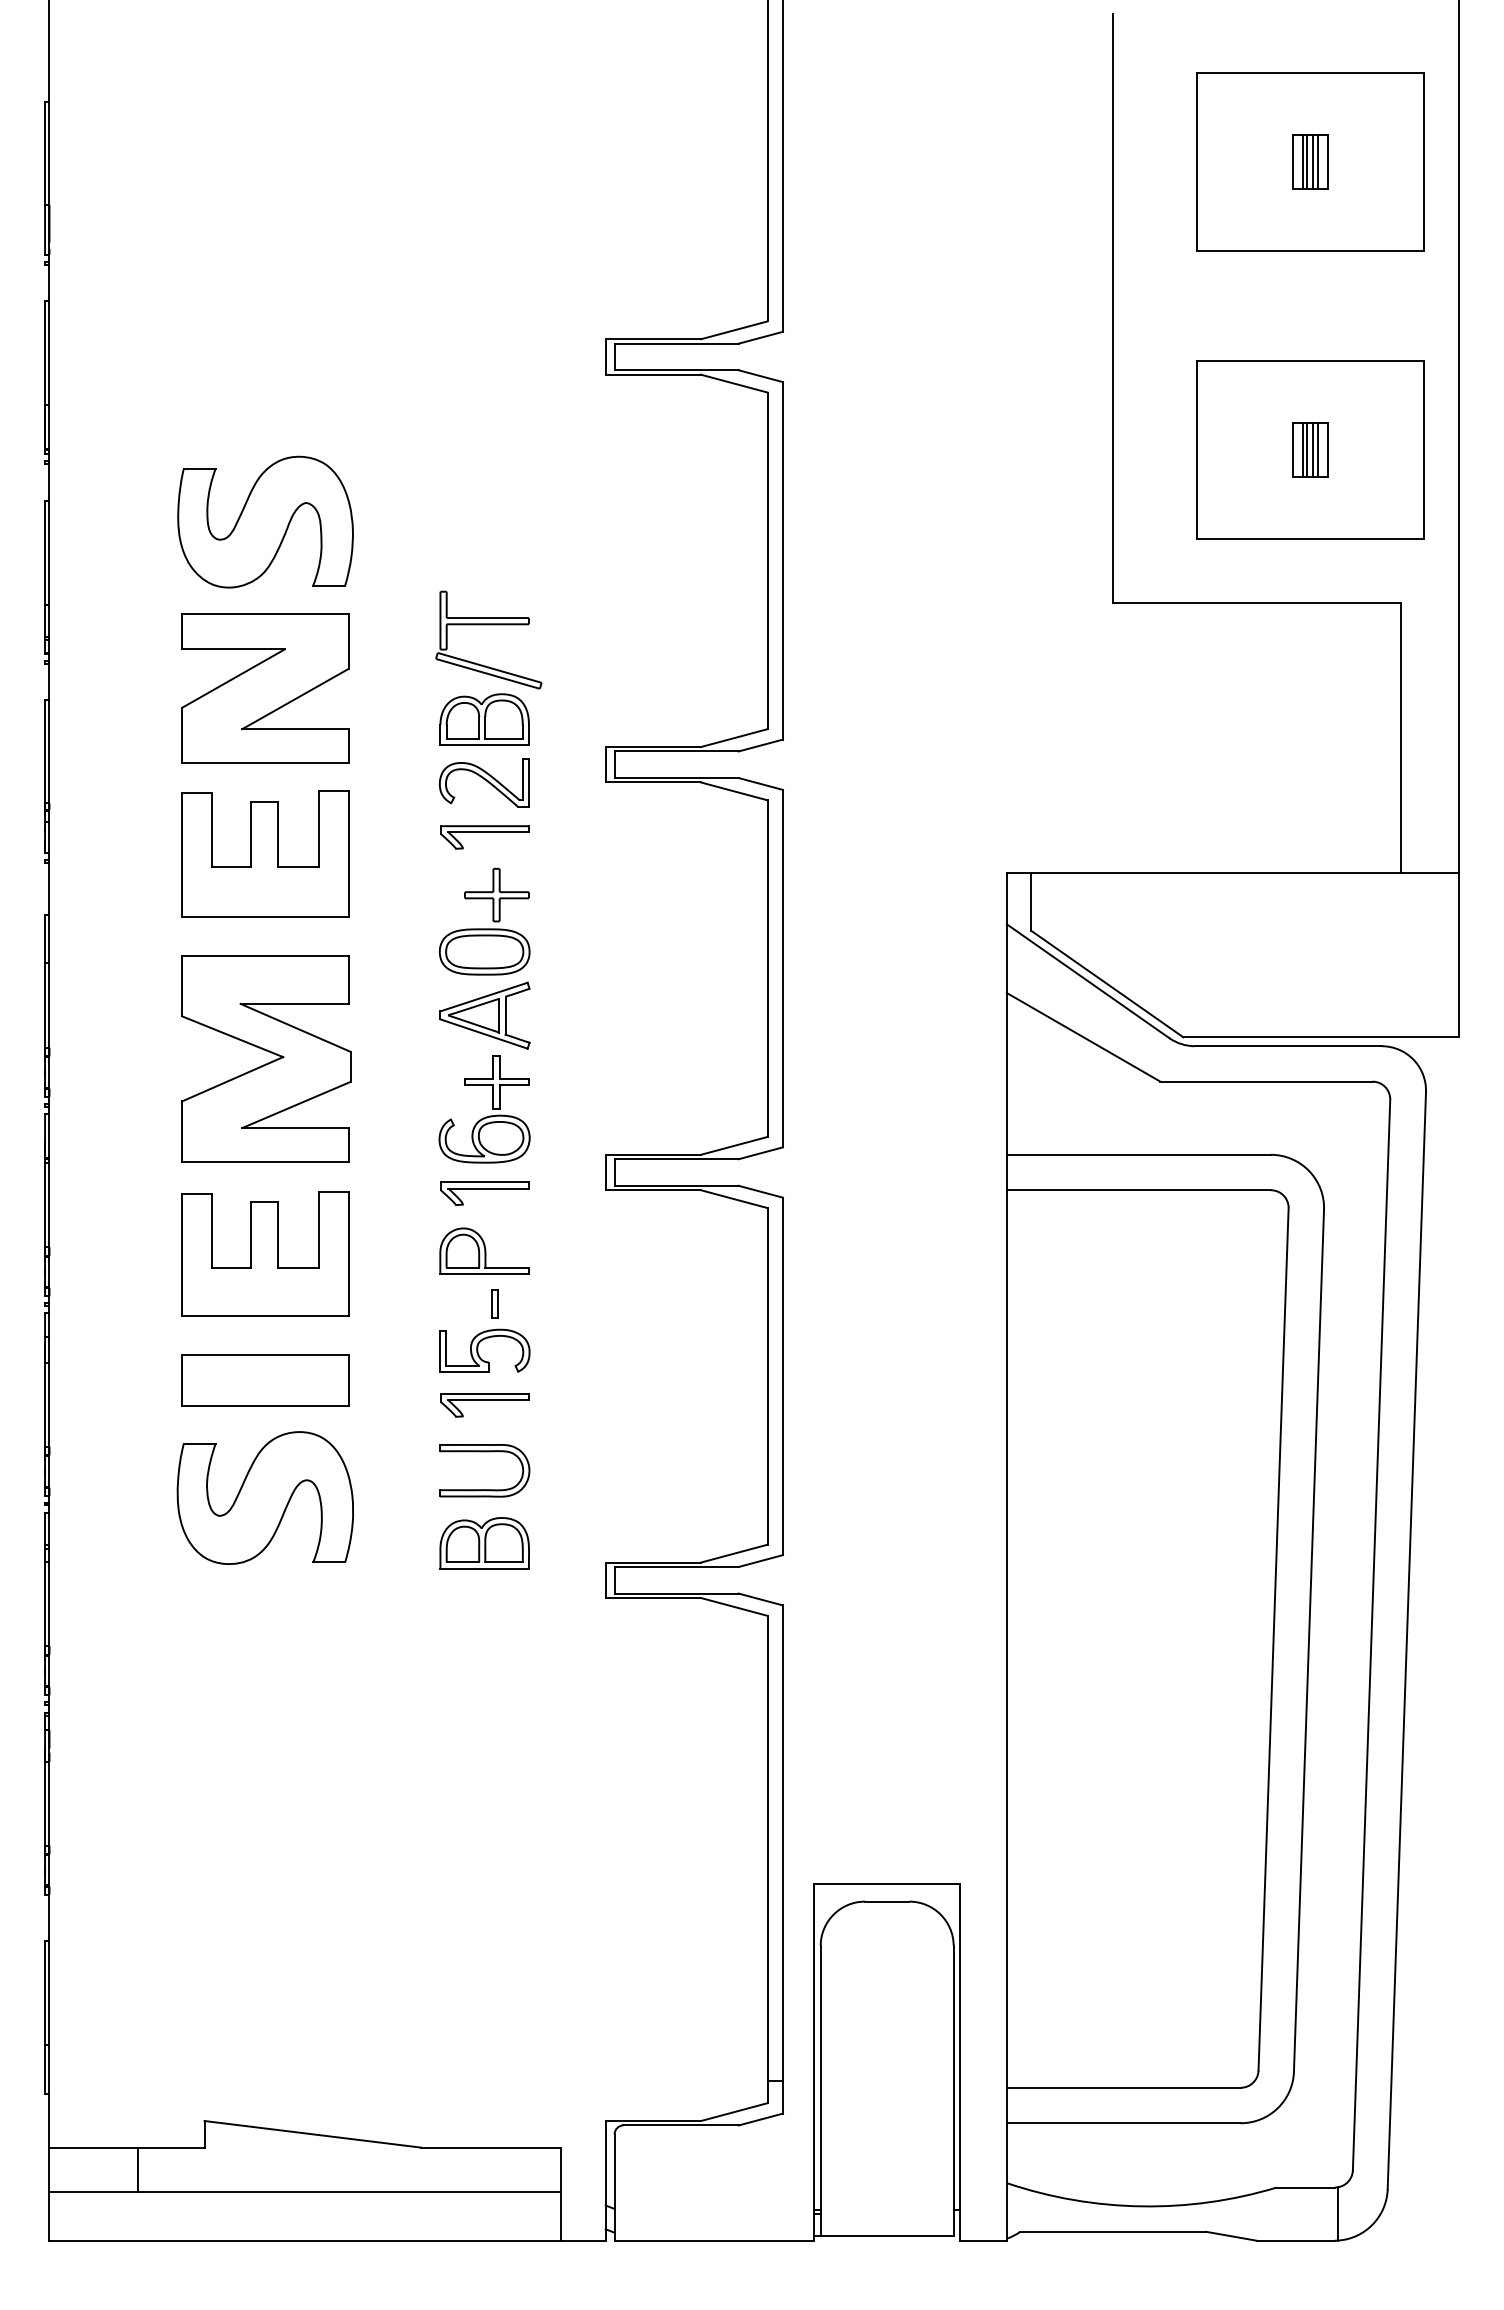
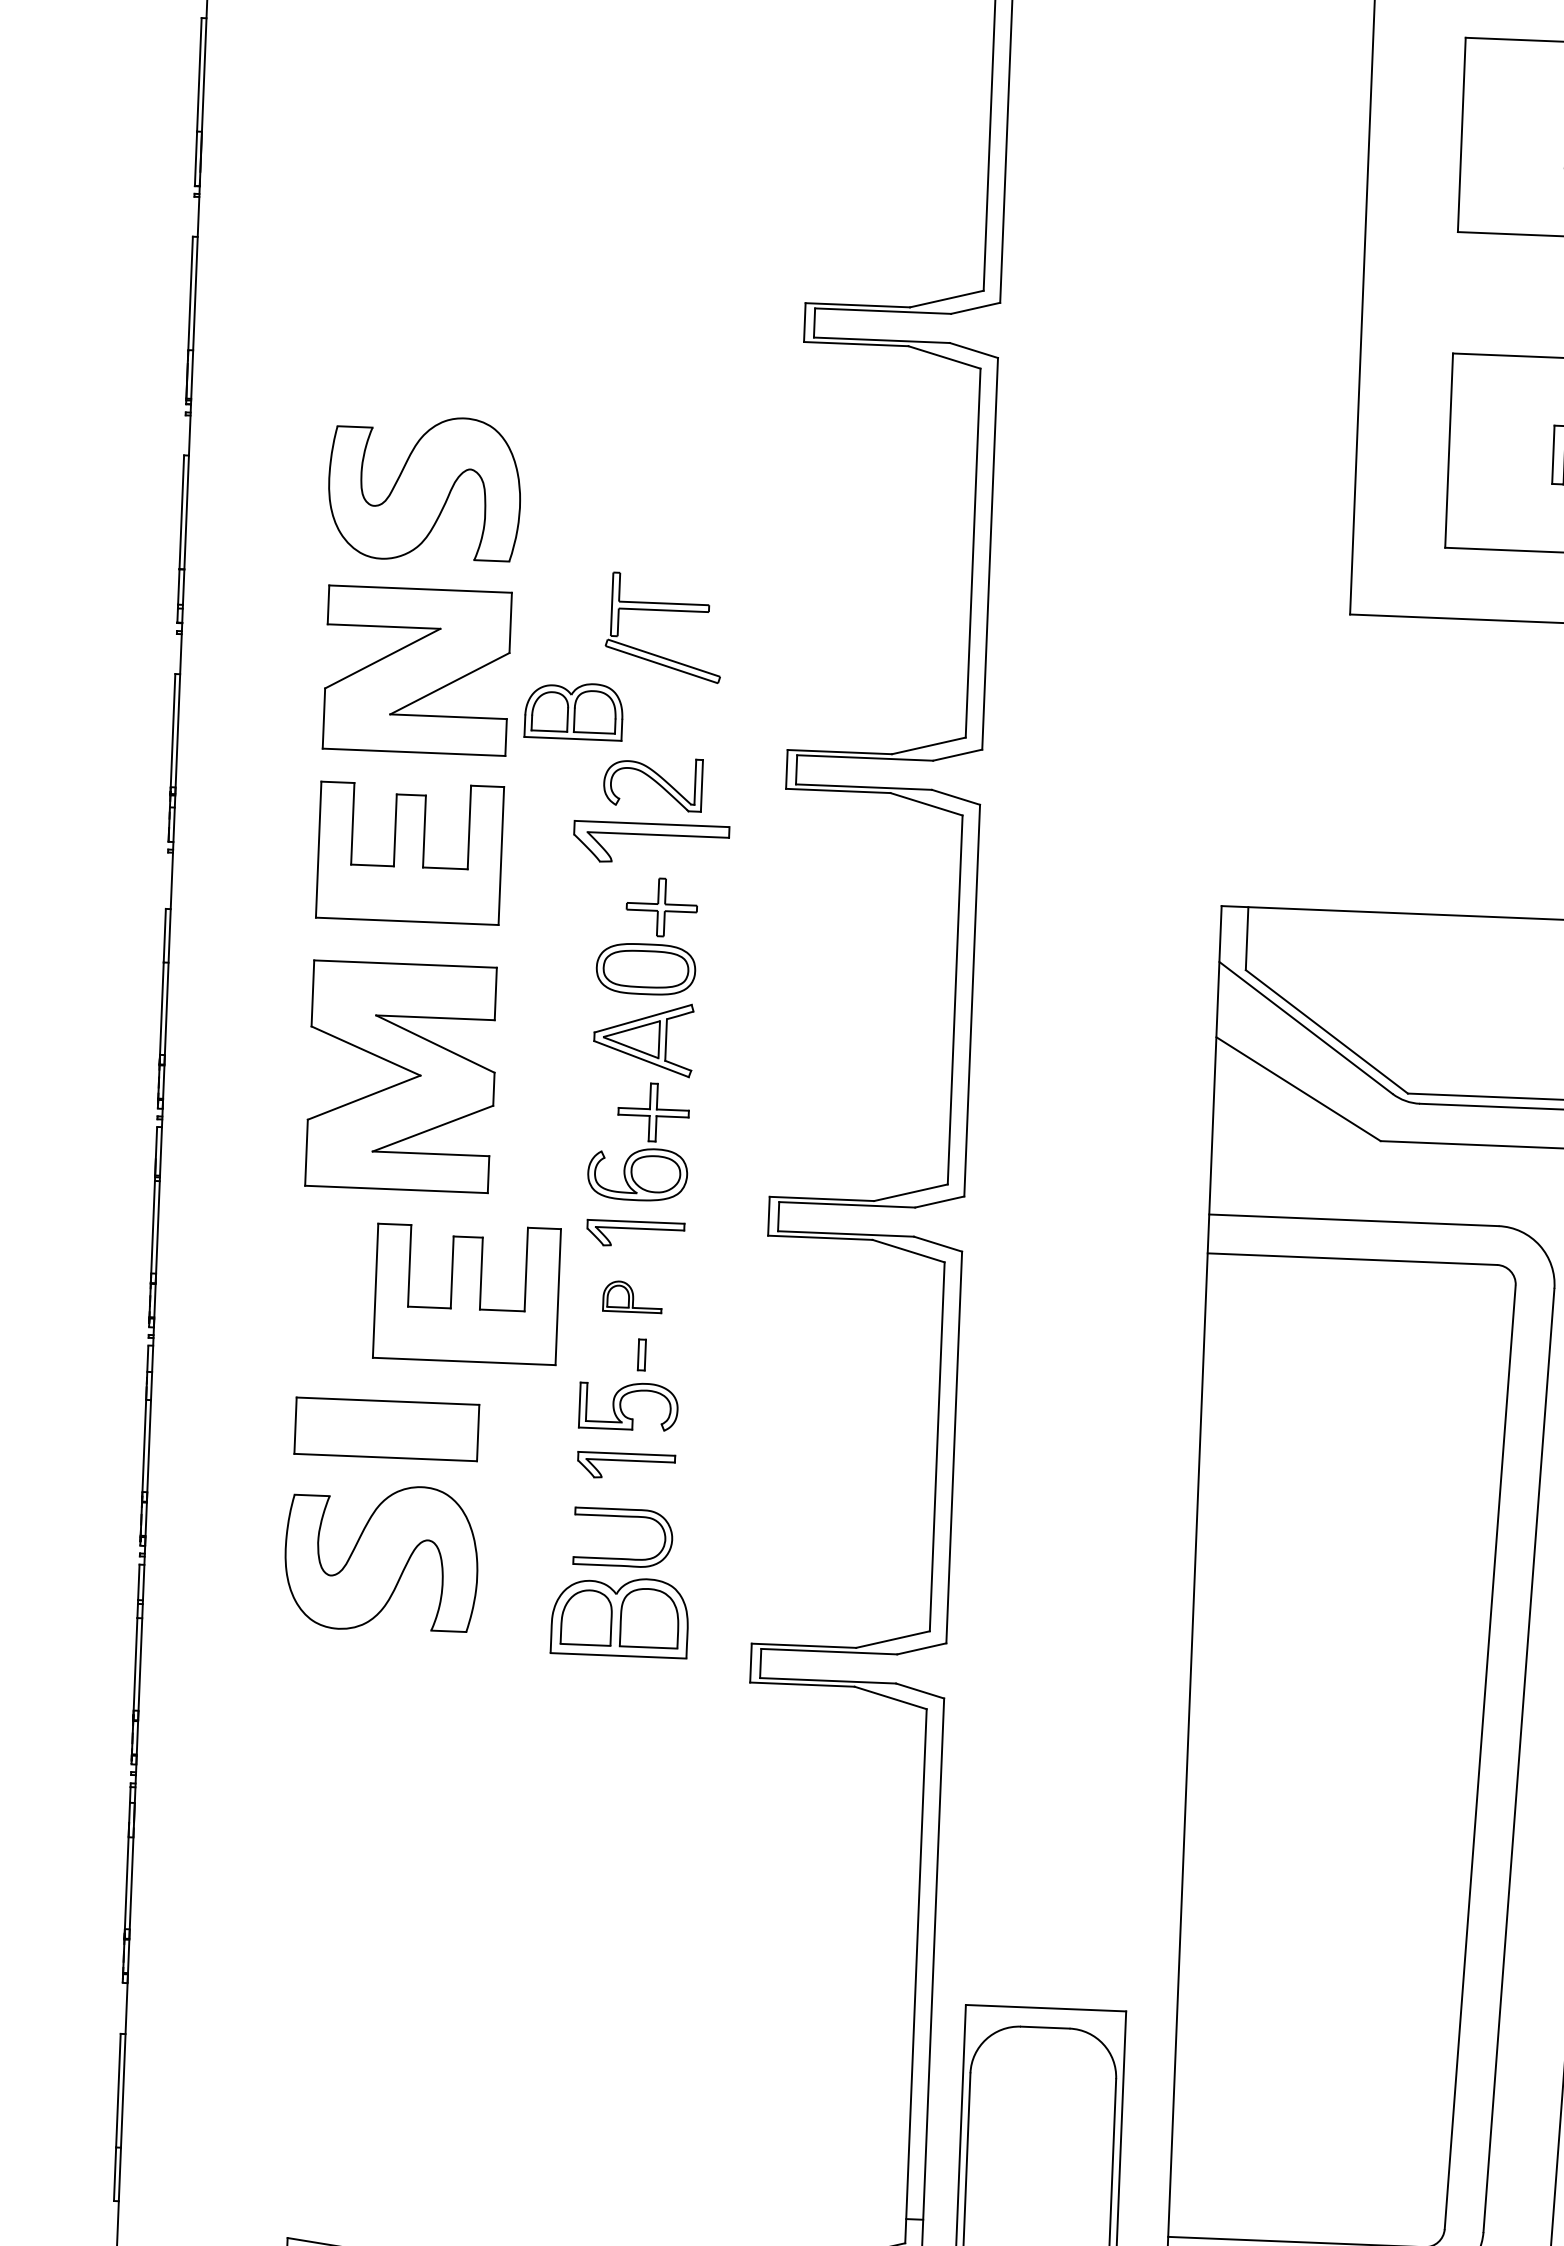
part: (484, 719) -> (573, 711), moved
part: (484, 837) -> (650, 843), size x1.6
part: (484, 1250) -> (632, 1296), size x0.6
part: (265, 1253) -> (467, 1293), moved
part: (484, 1543) -> (619, 1617), size x1.4

